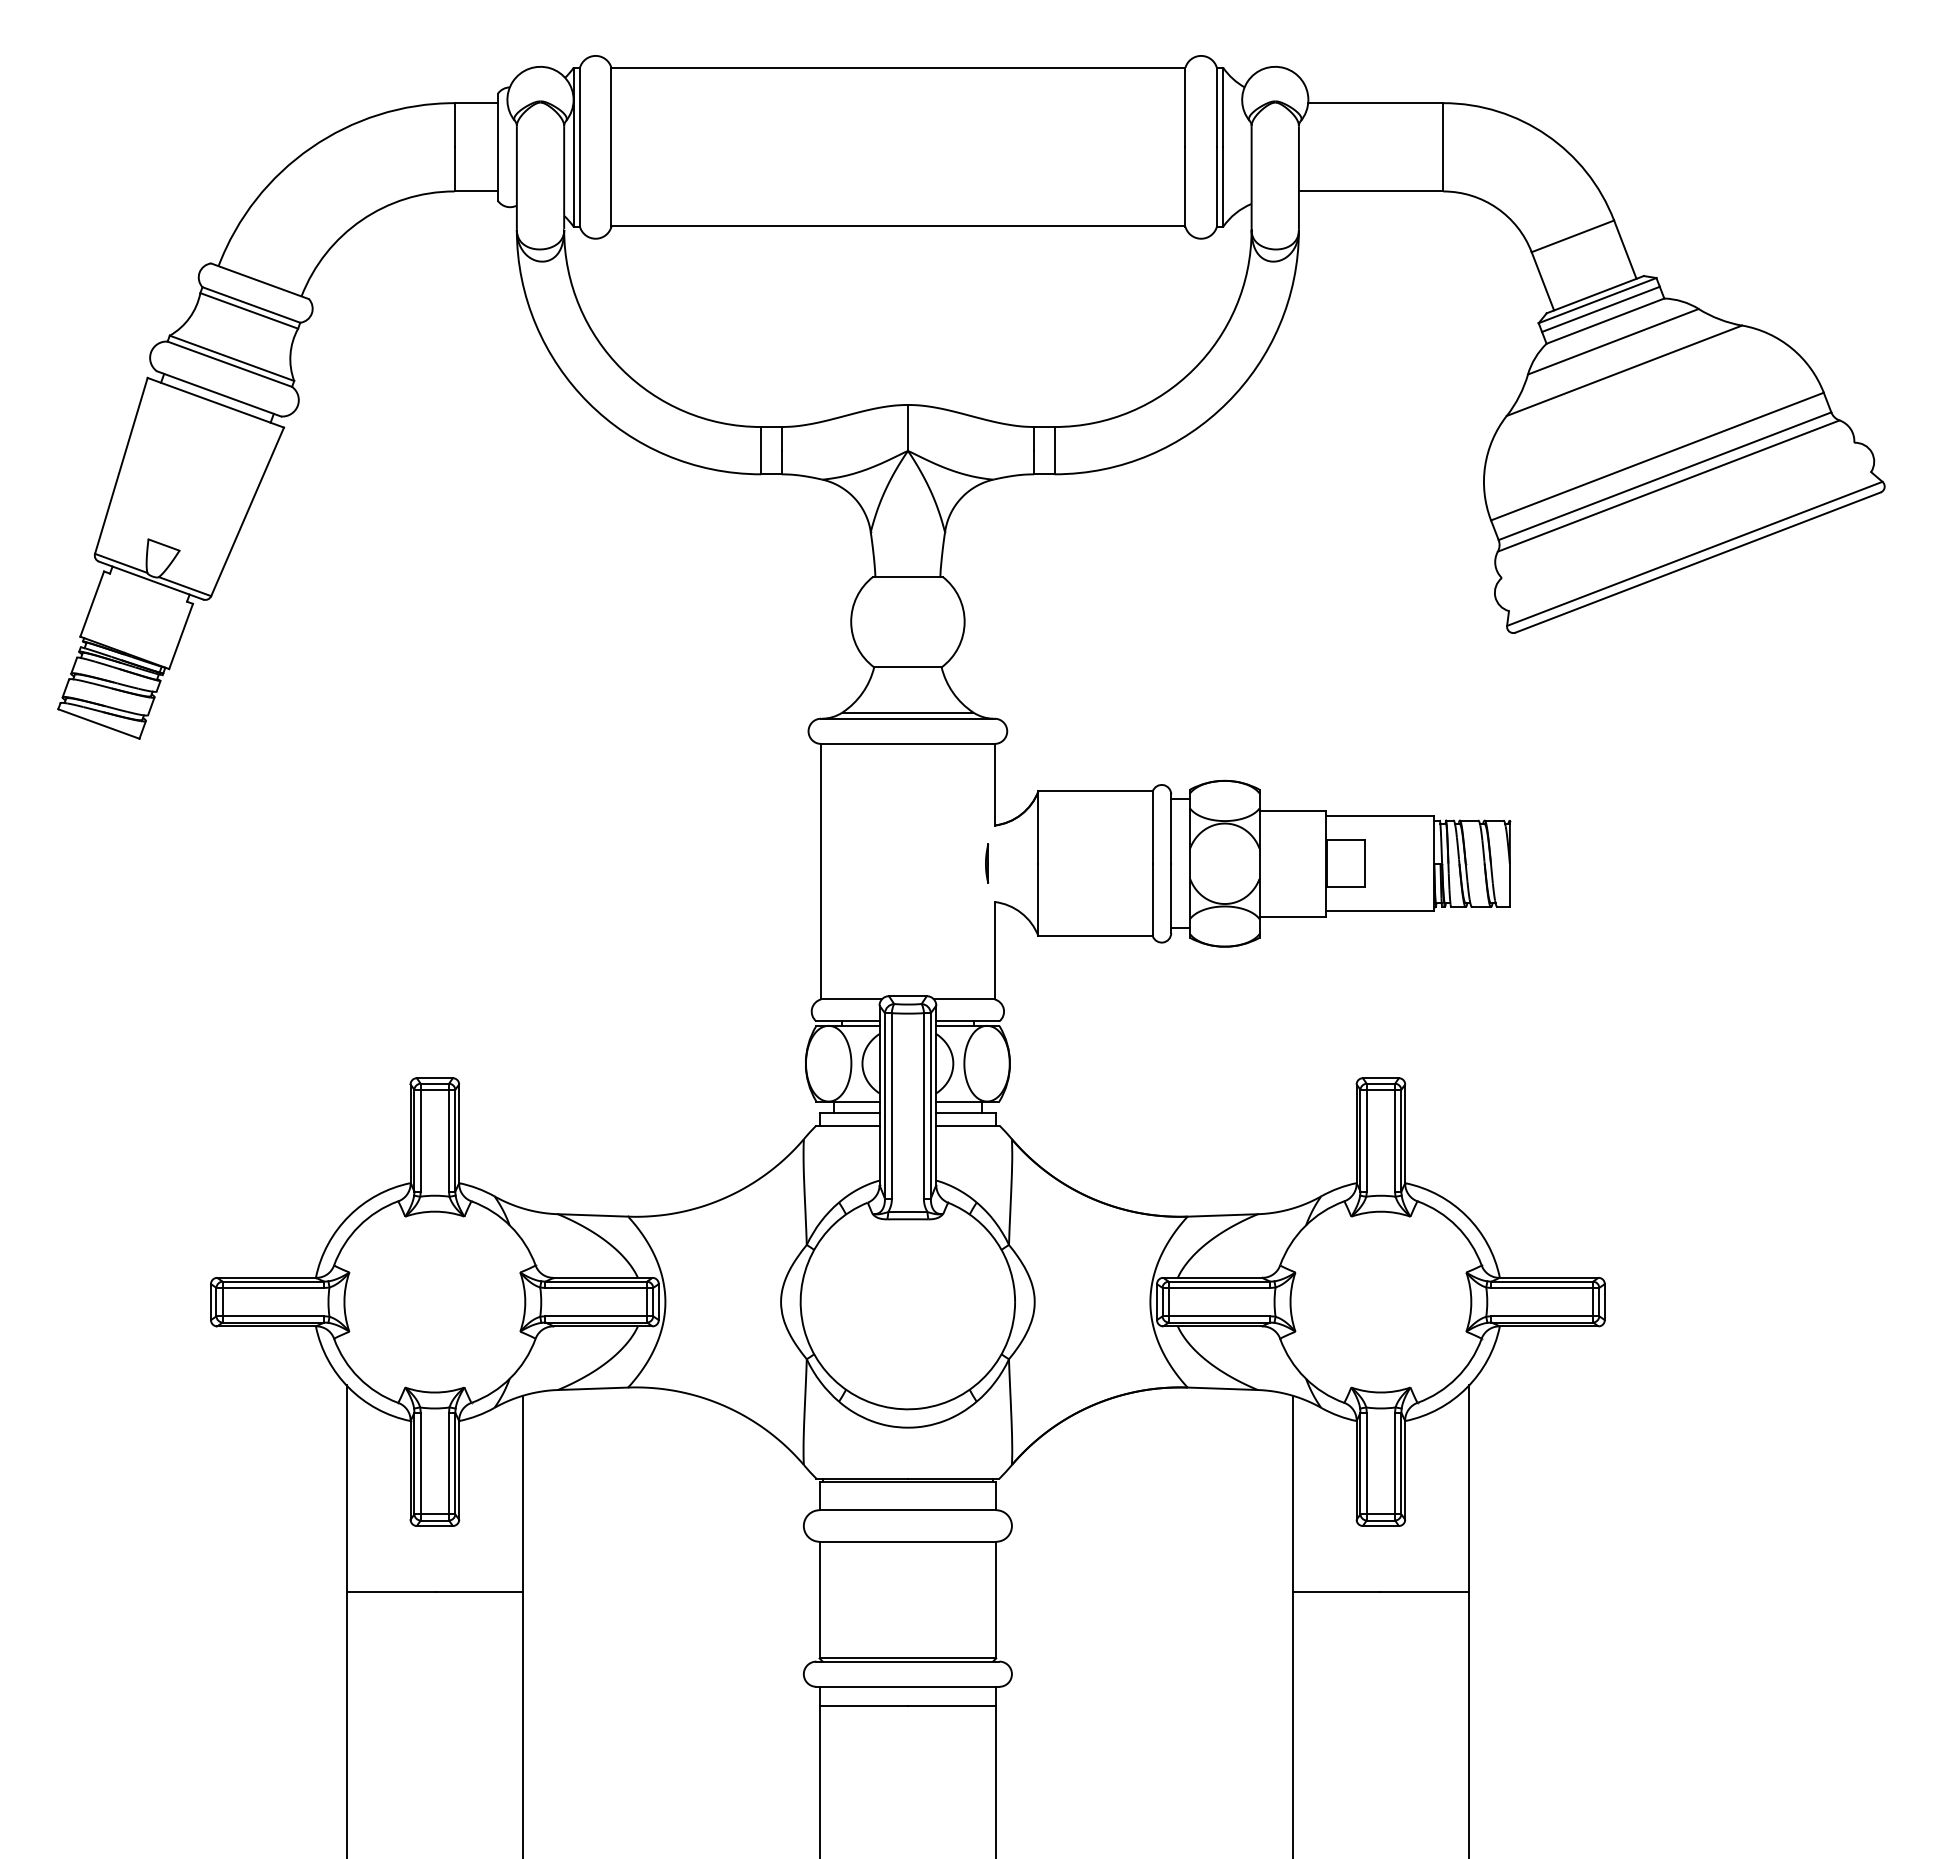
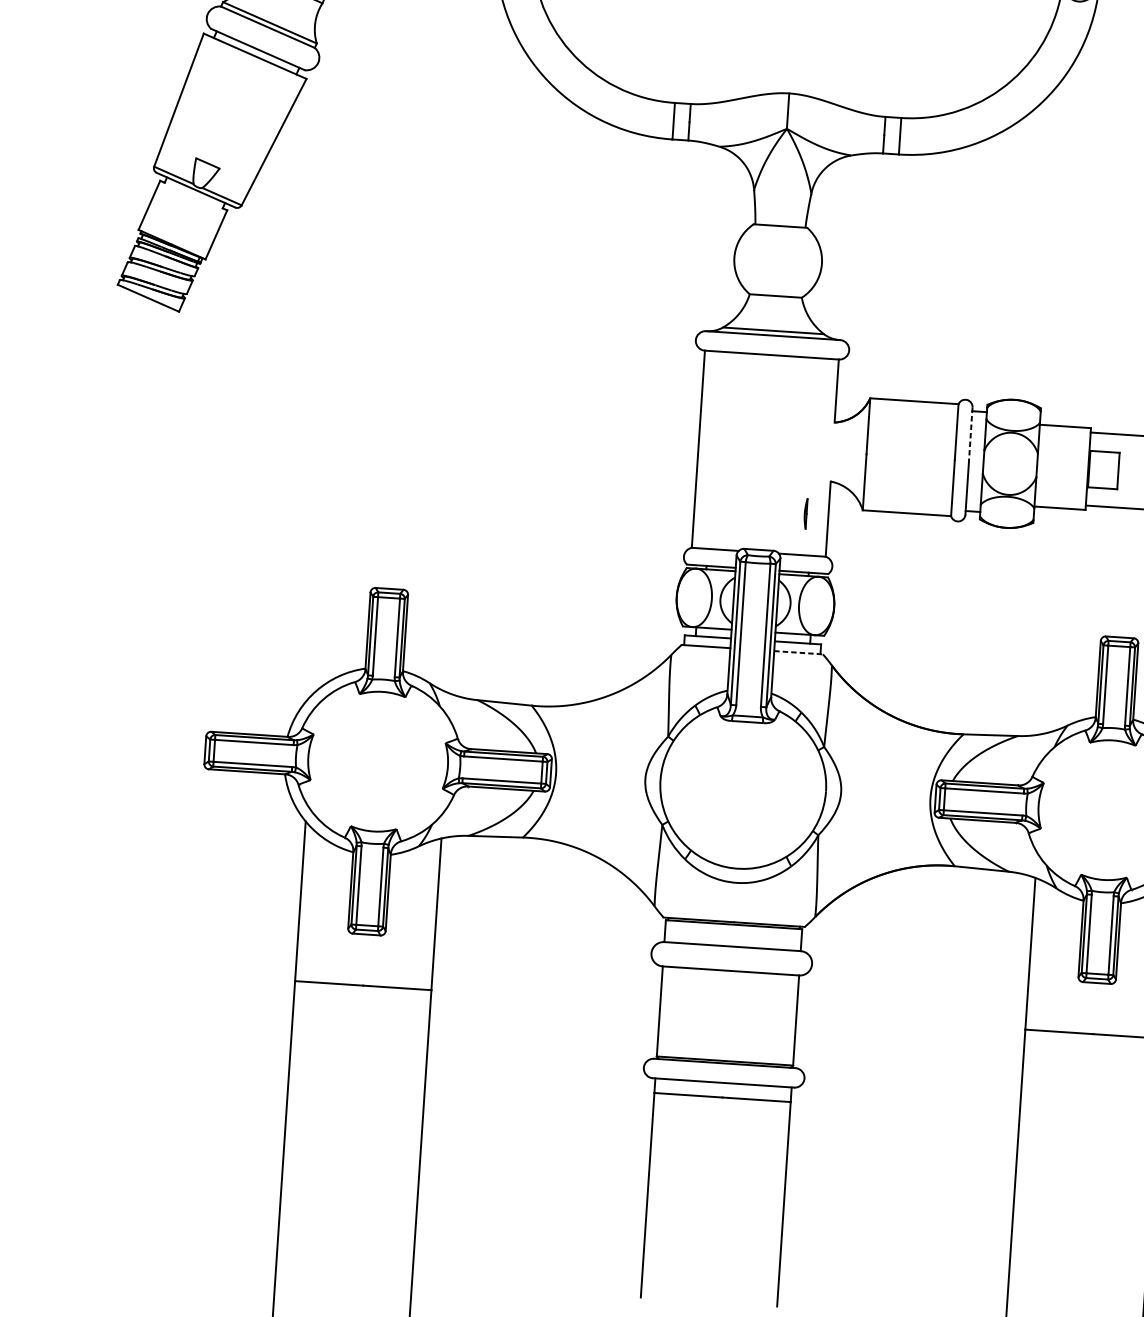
line: (1171, 829) -> (970, 434), solid -> dashed
line: (987, 863) -> (806, 513), moved
line: (967, 1125) -> (798, 652), solid -> dashed

